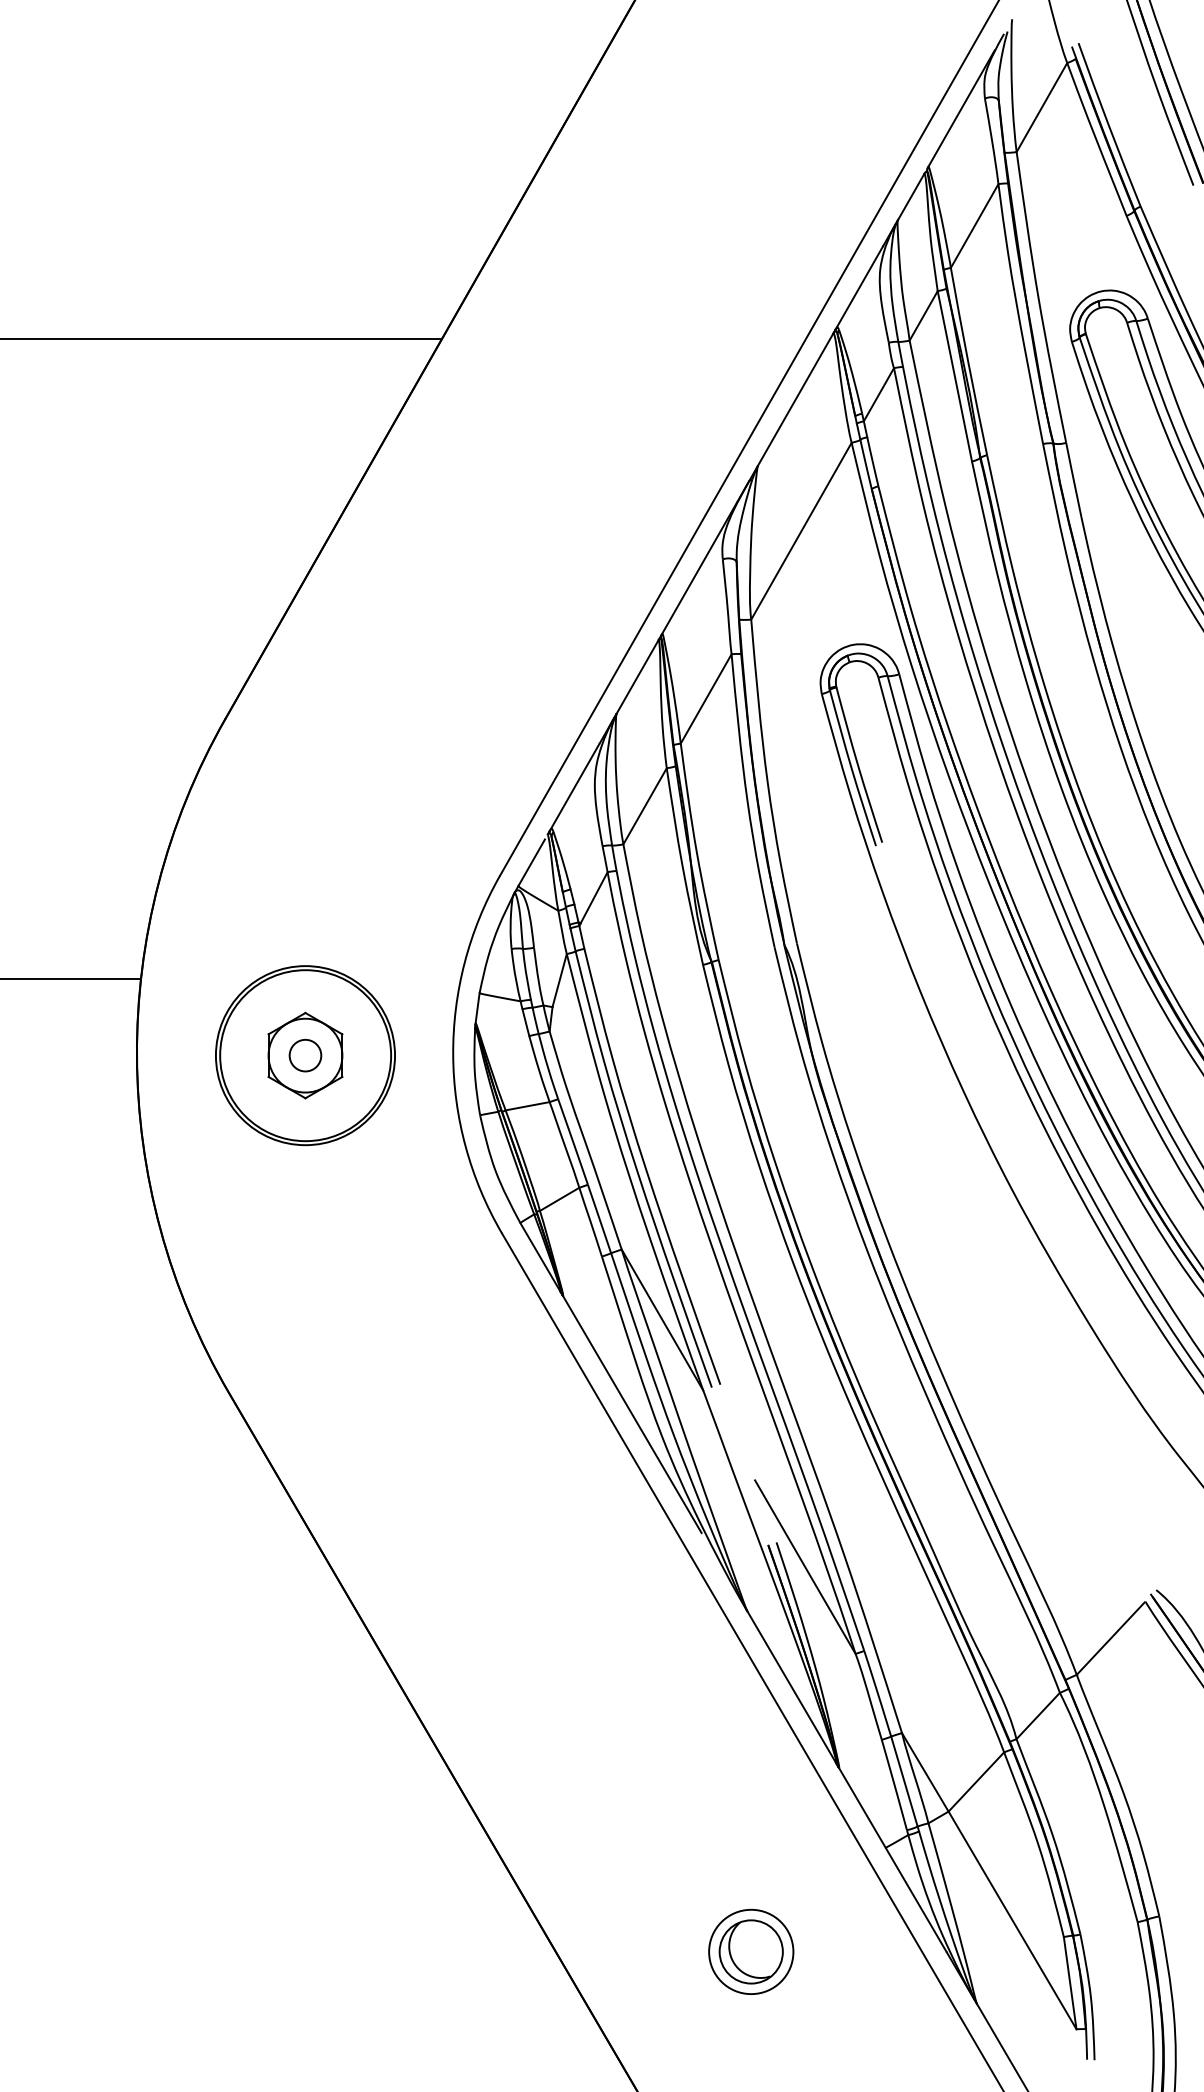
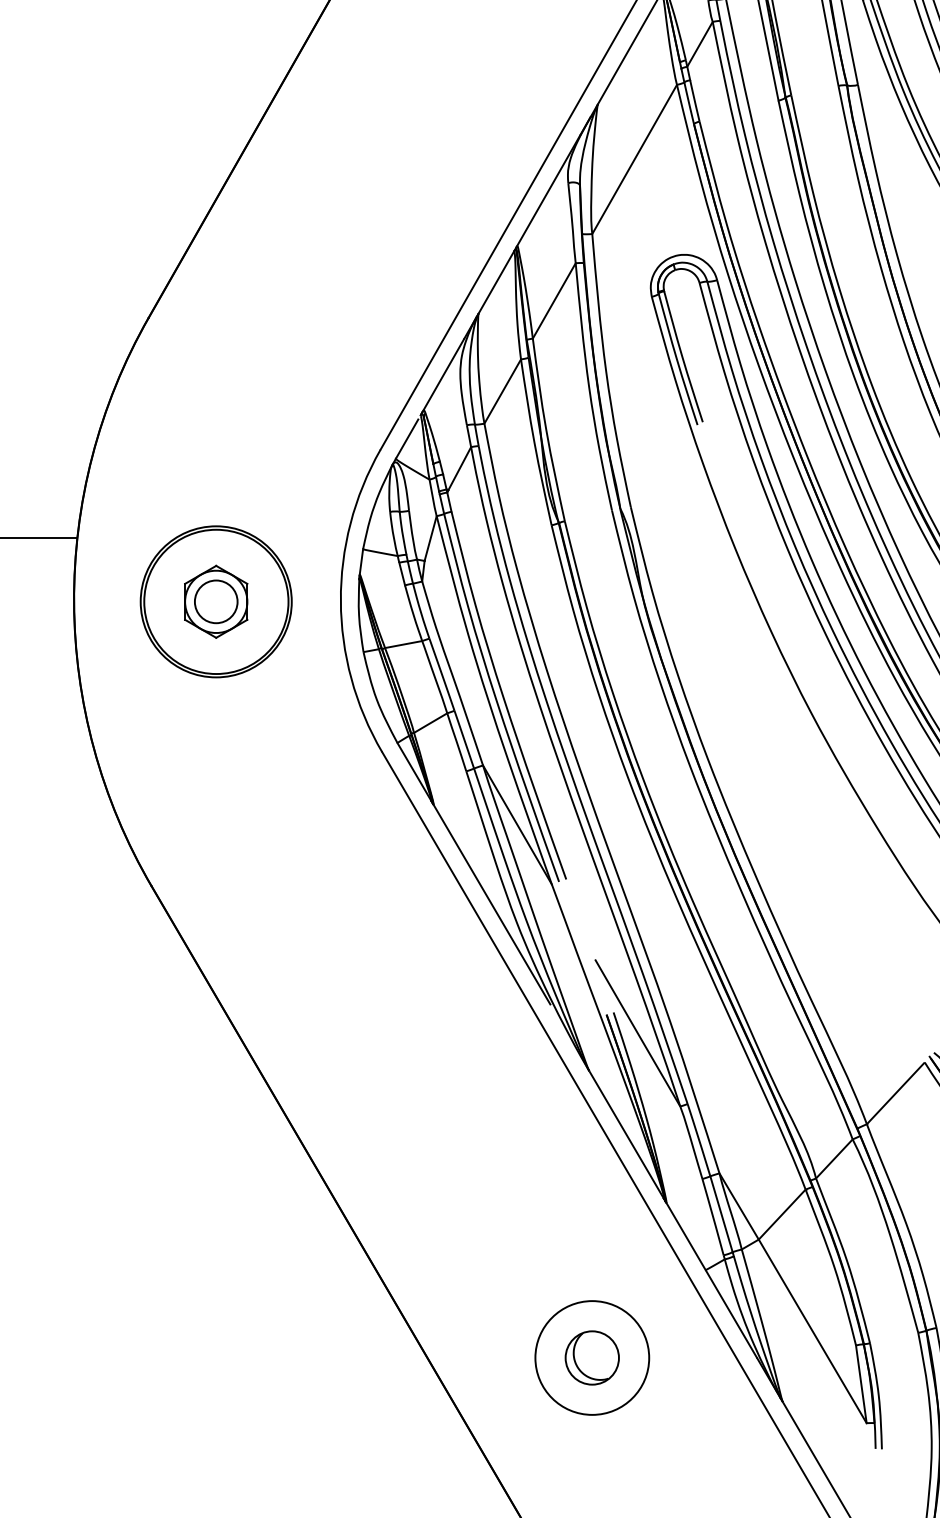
circle: (305, 1055) -> (216, 601), size x1.6
circle: (751, 1951) -> (592, 1357), size x1.6

